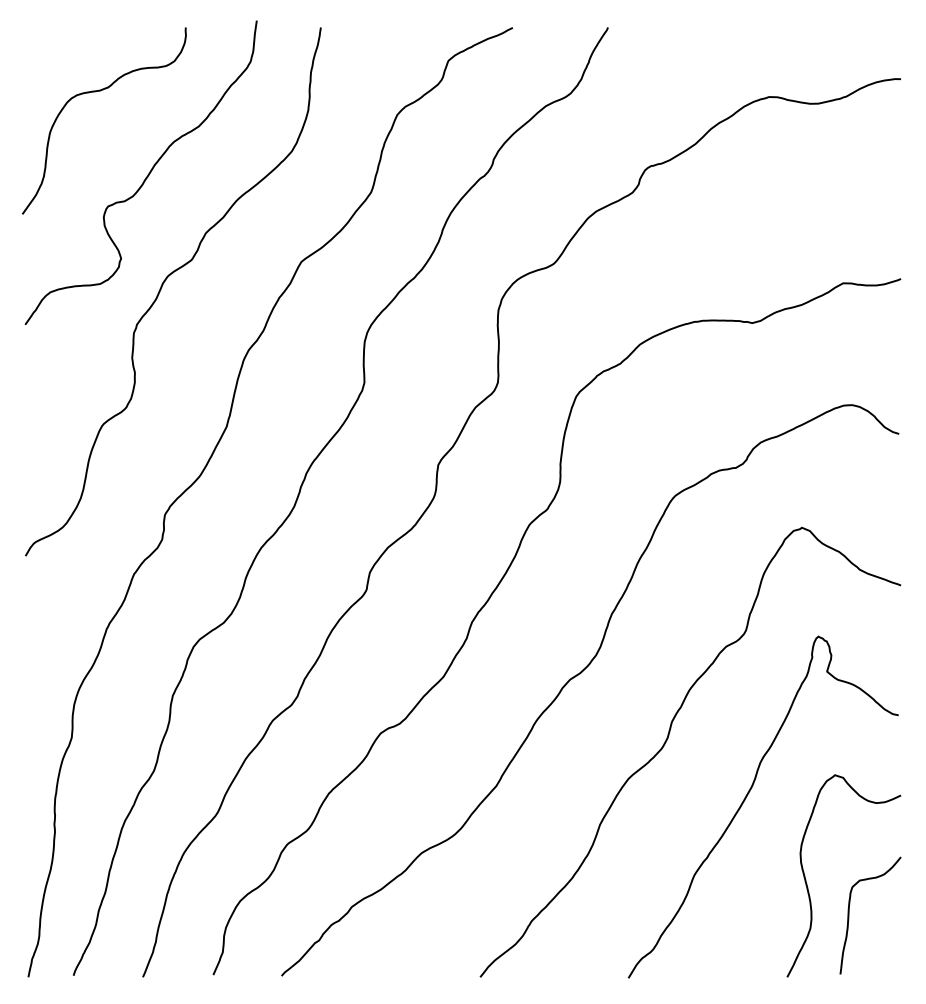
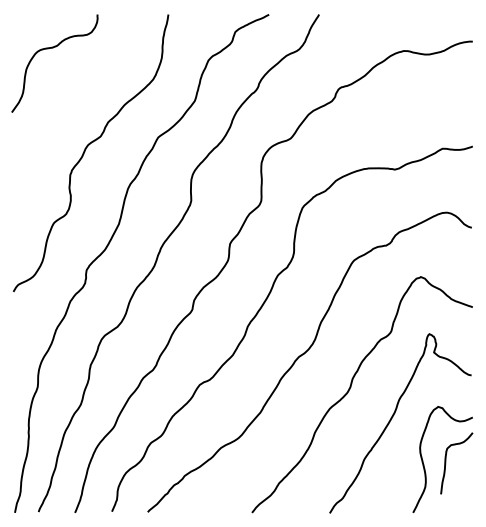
curve: (145, 176) -> (76, 92), removed
curve: (850, 915) -> (446, 463), moved

